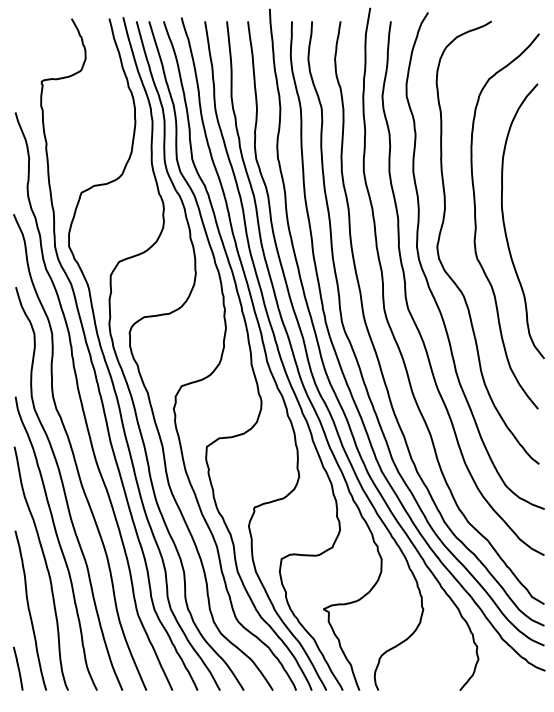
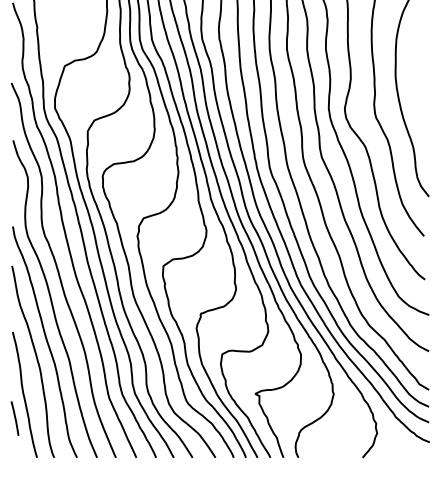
line: (18, 668) -> (15, 418), moved

